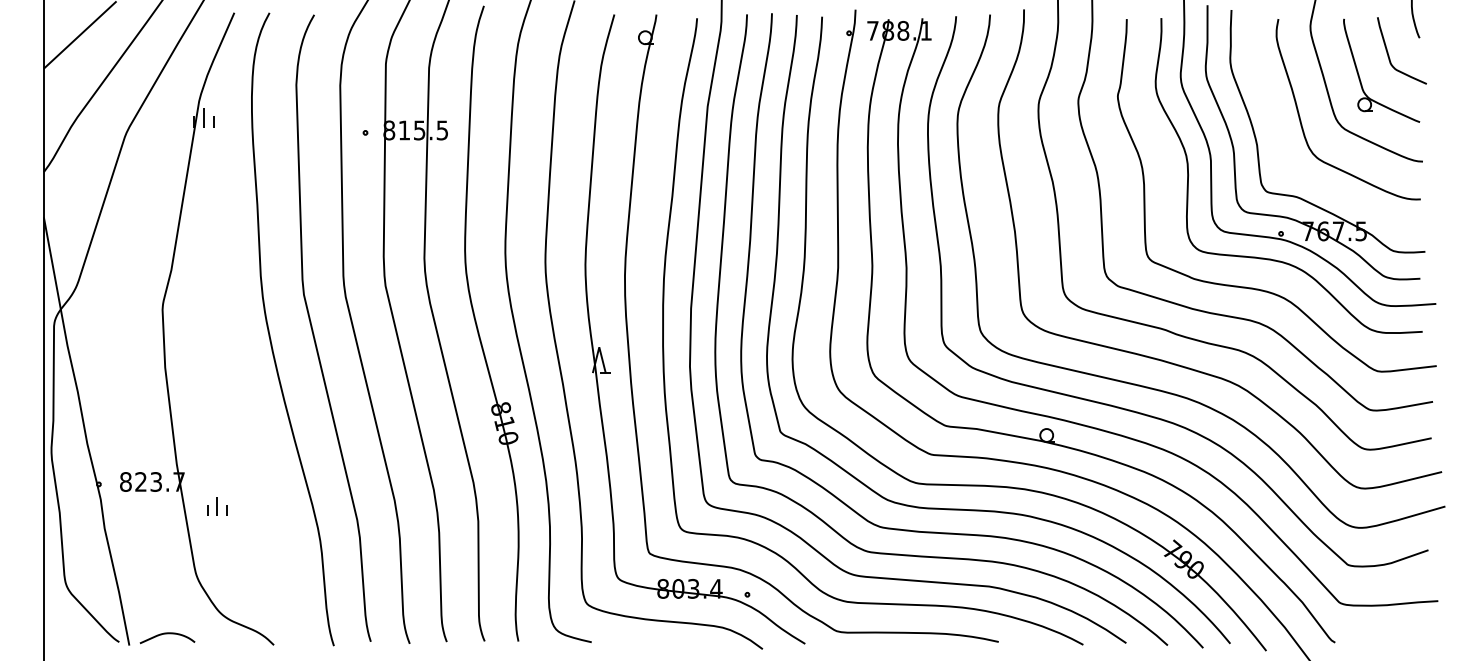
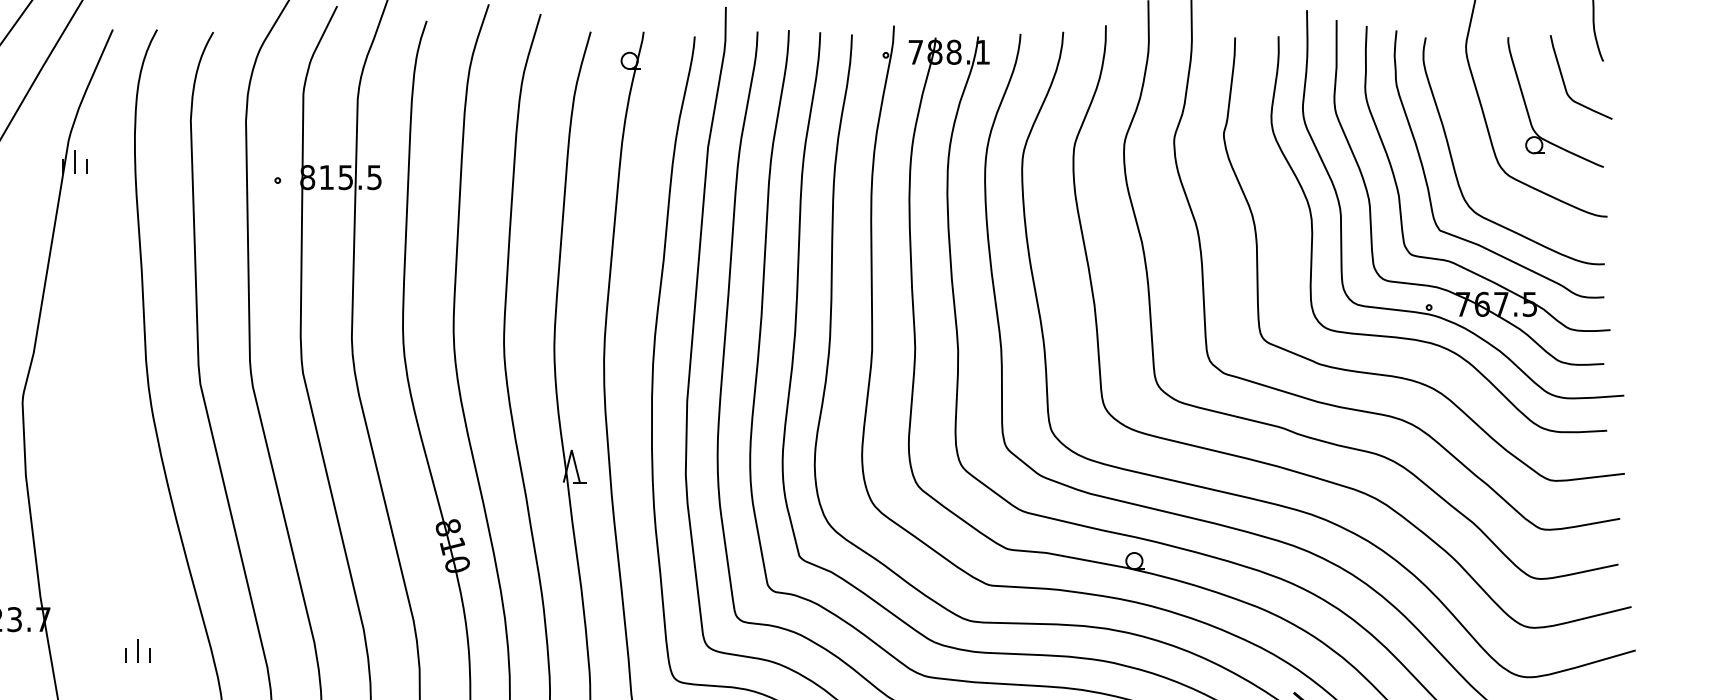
curve: (1280, 135) -> (1428, 183), added
part: (217, 506) -> (138, 650), moved

